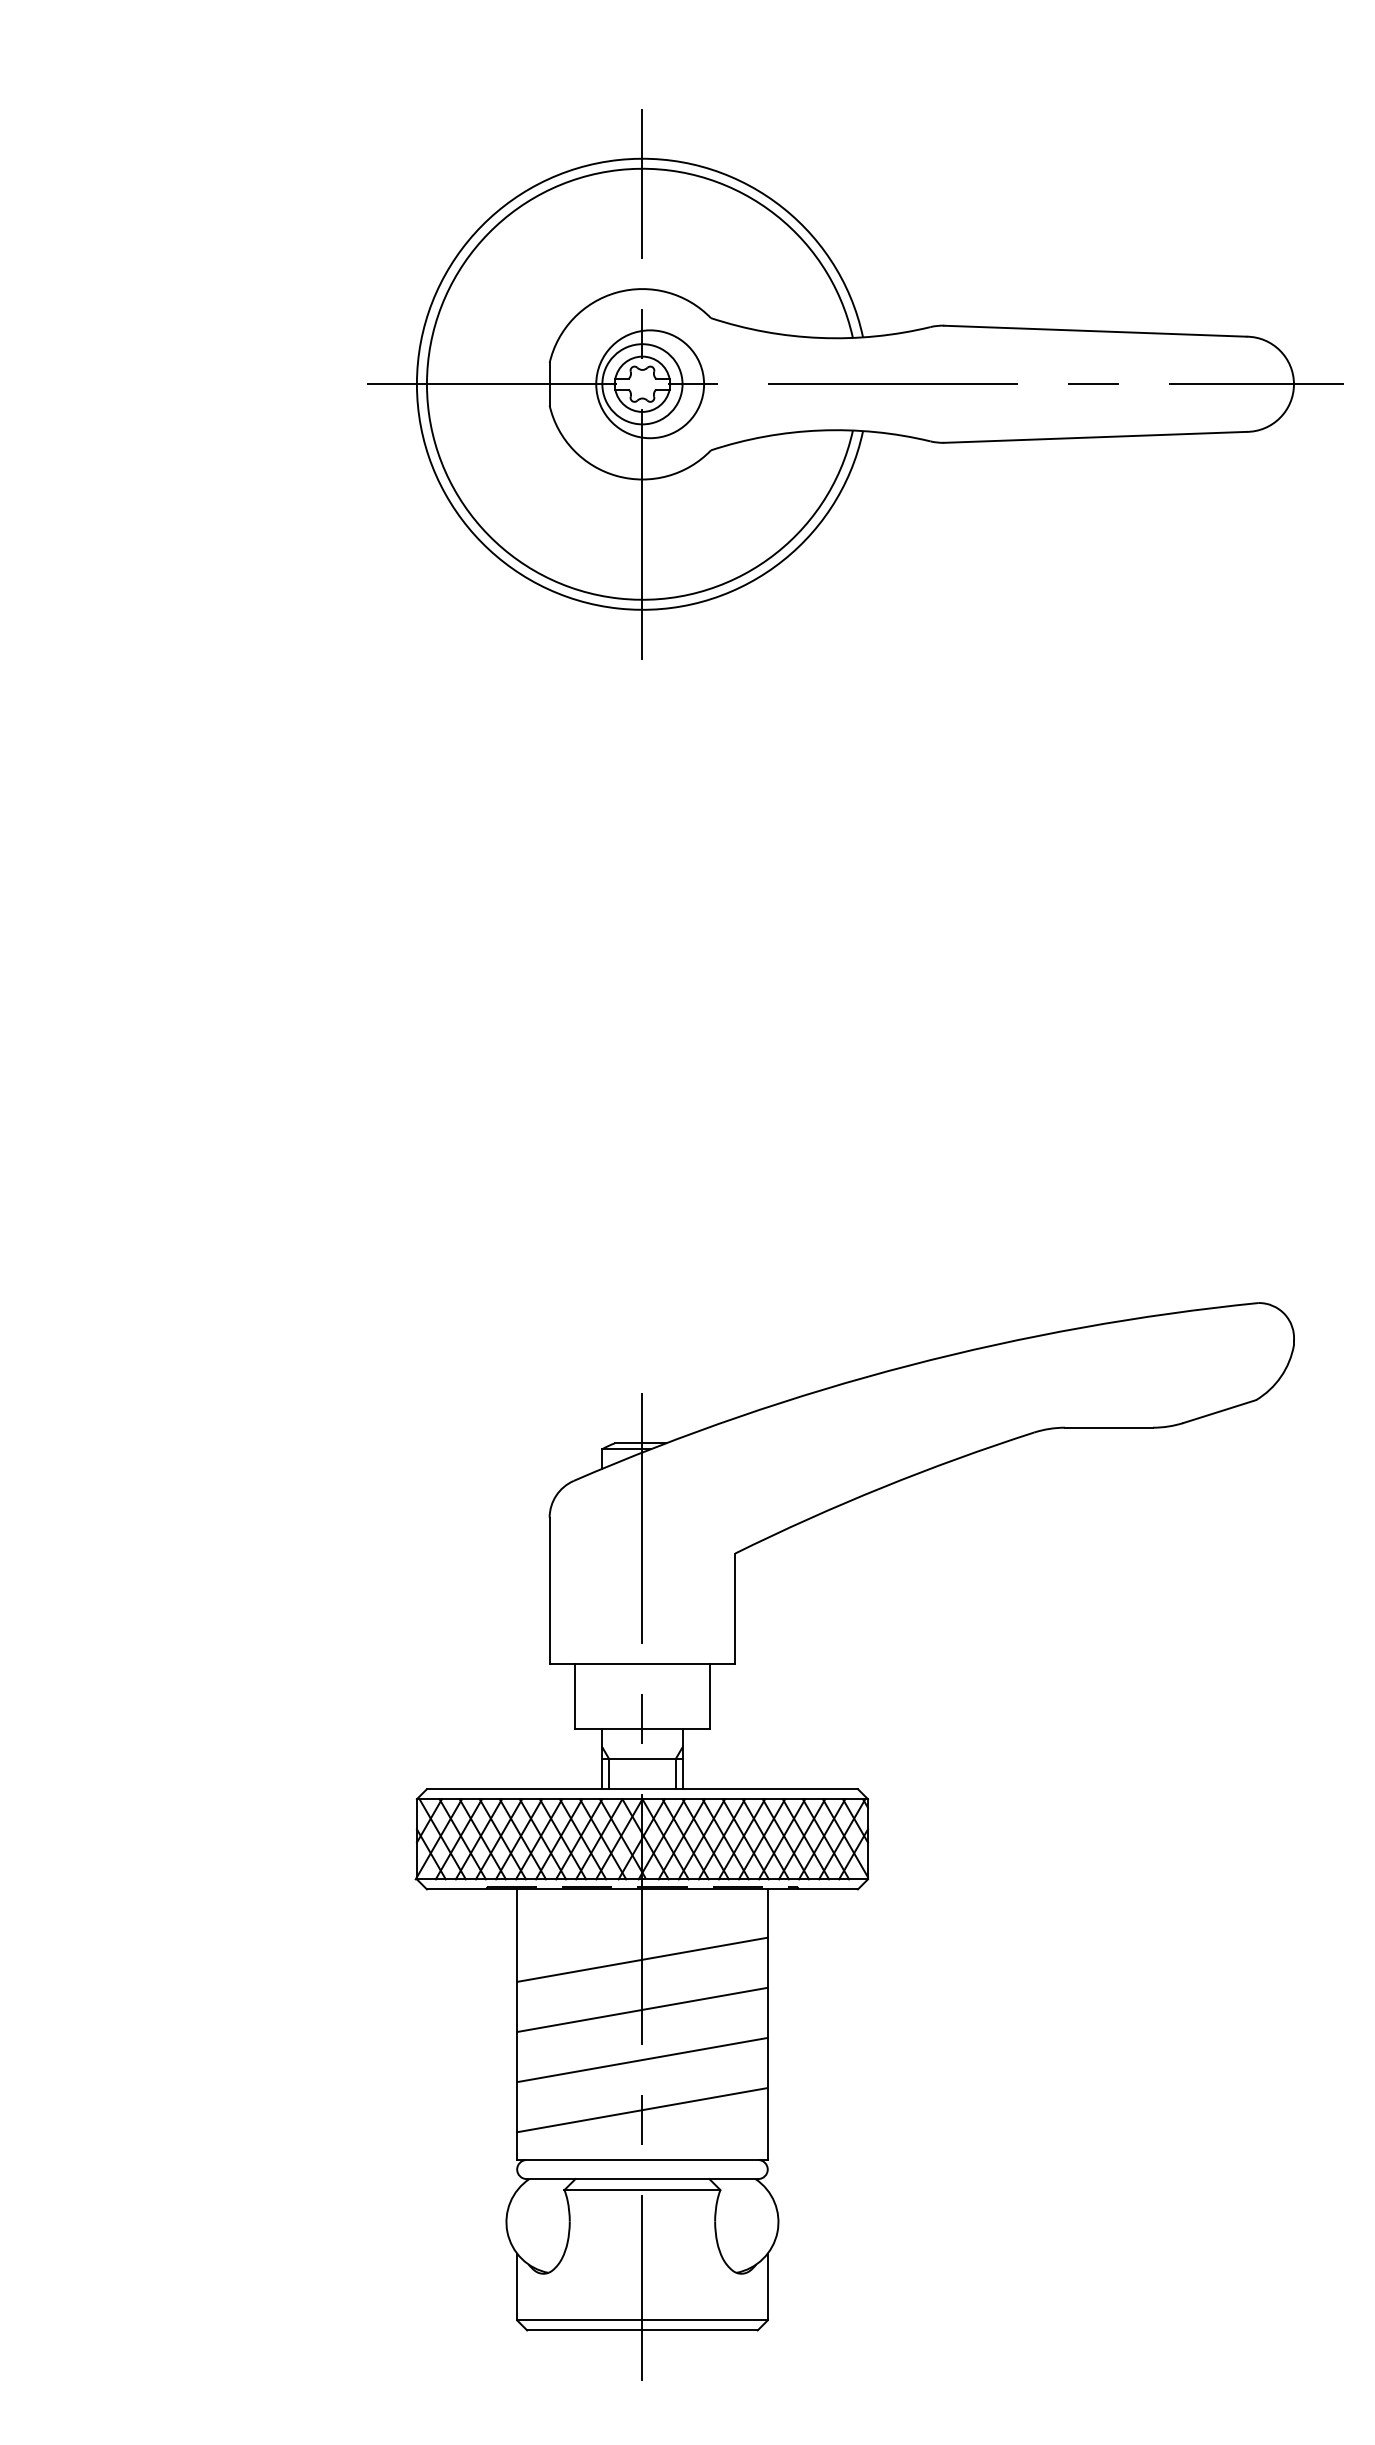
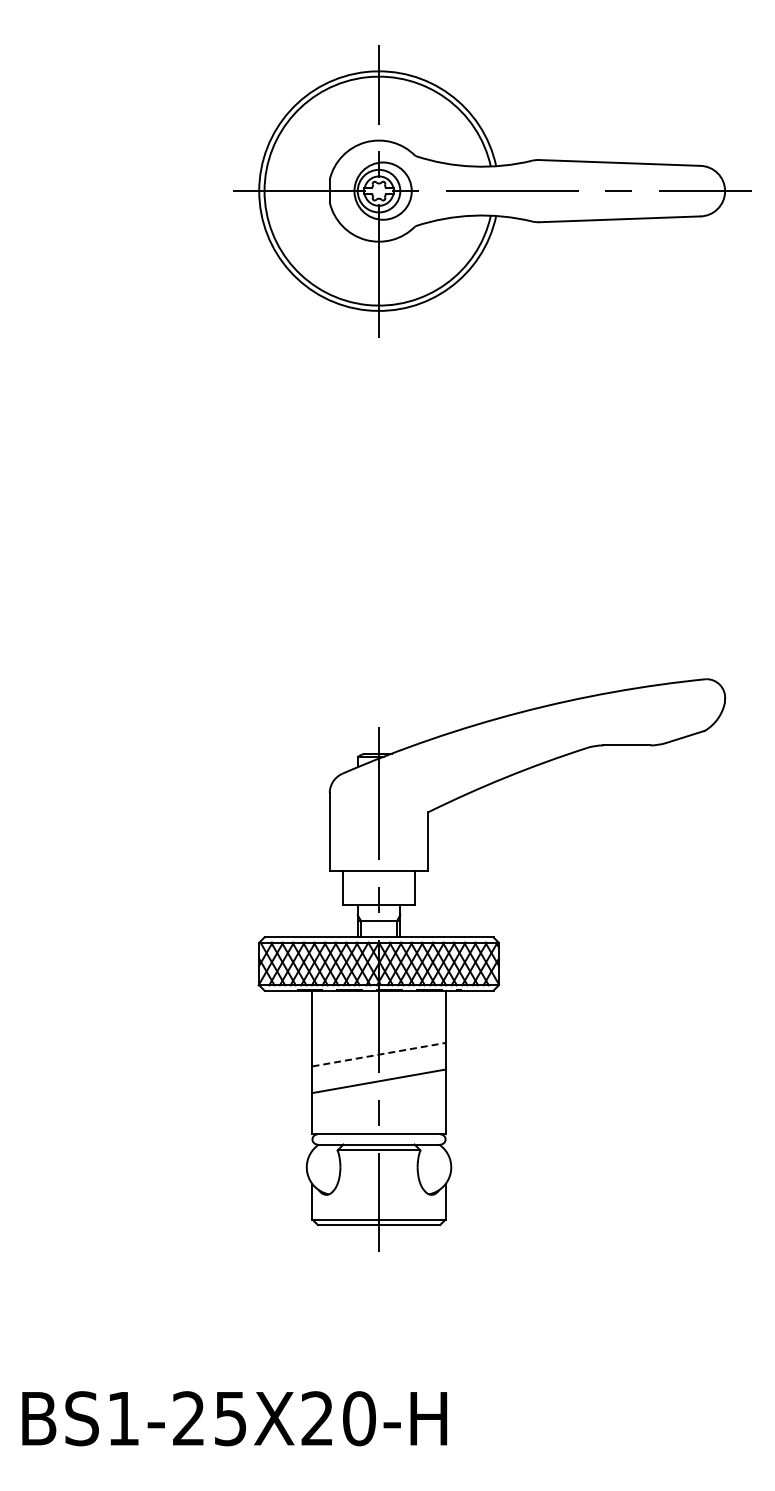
line: (641, 1958) -> (378, 1027), removed
line: (643, 2009) -> (379, 1054), solid -> dashed
line: (641, 2109) -> (378, 1107), removed

